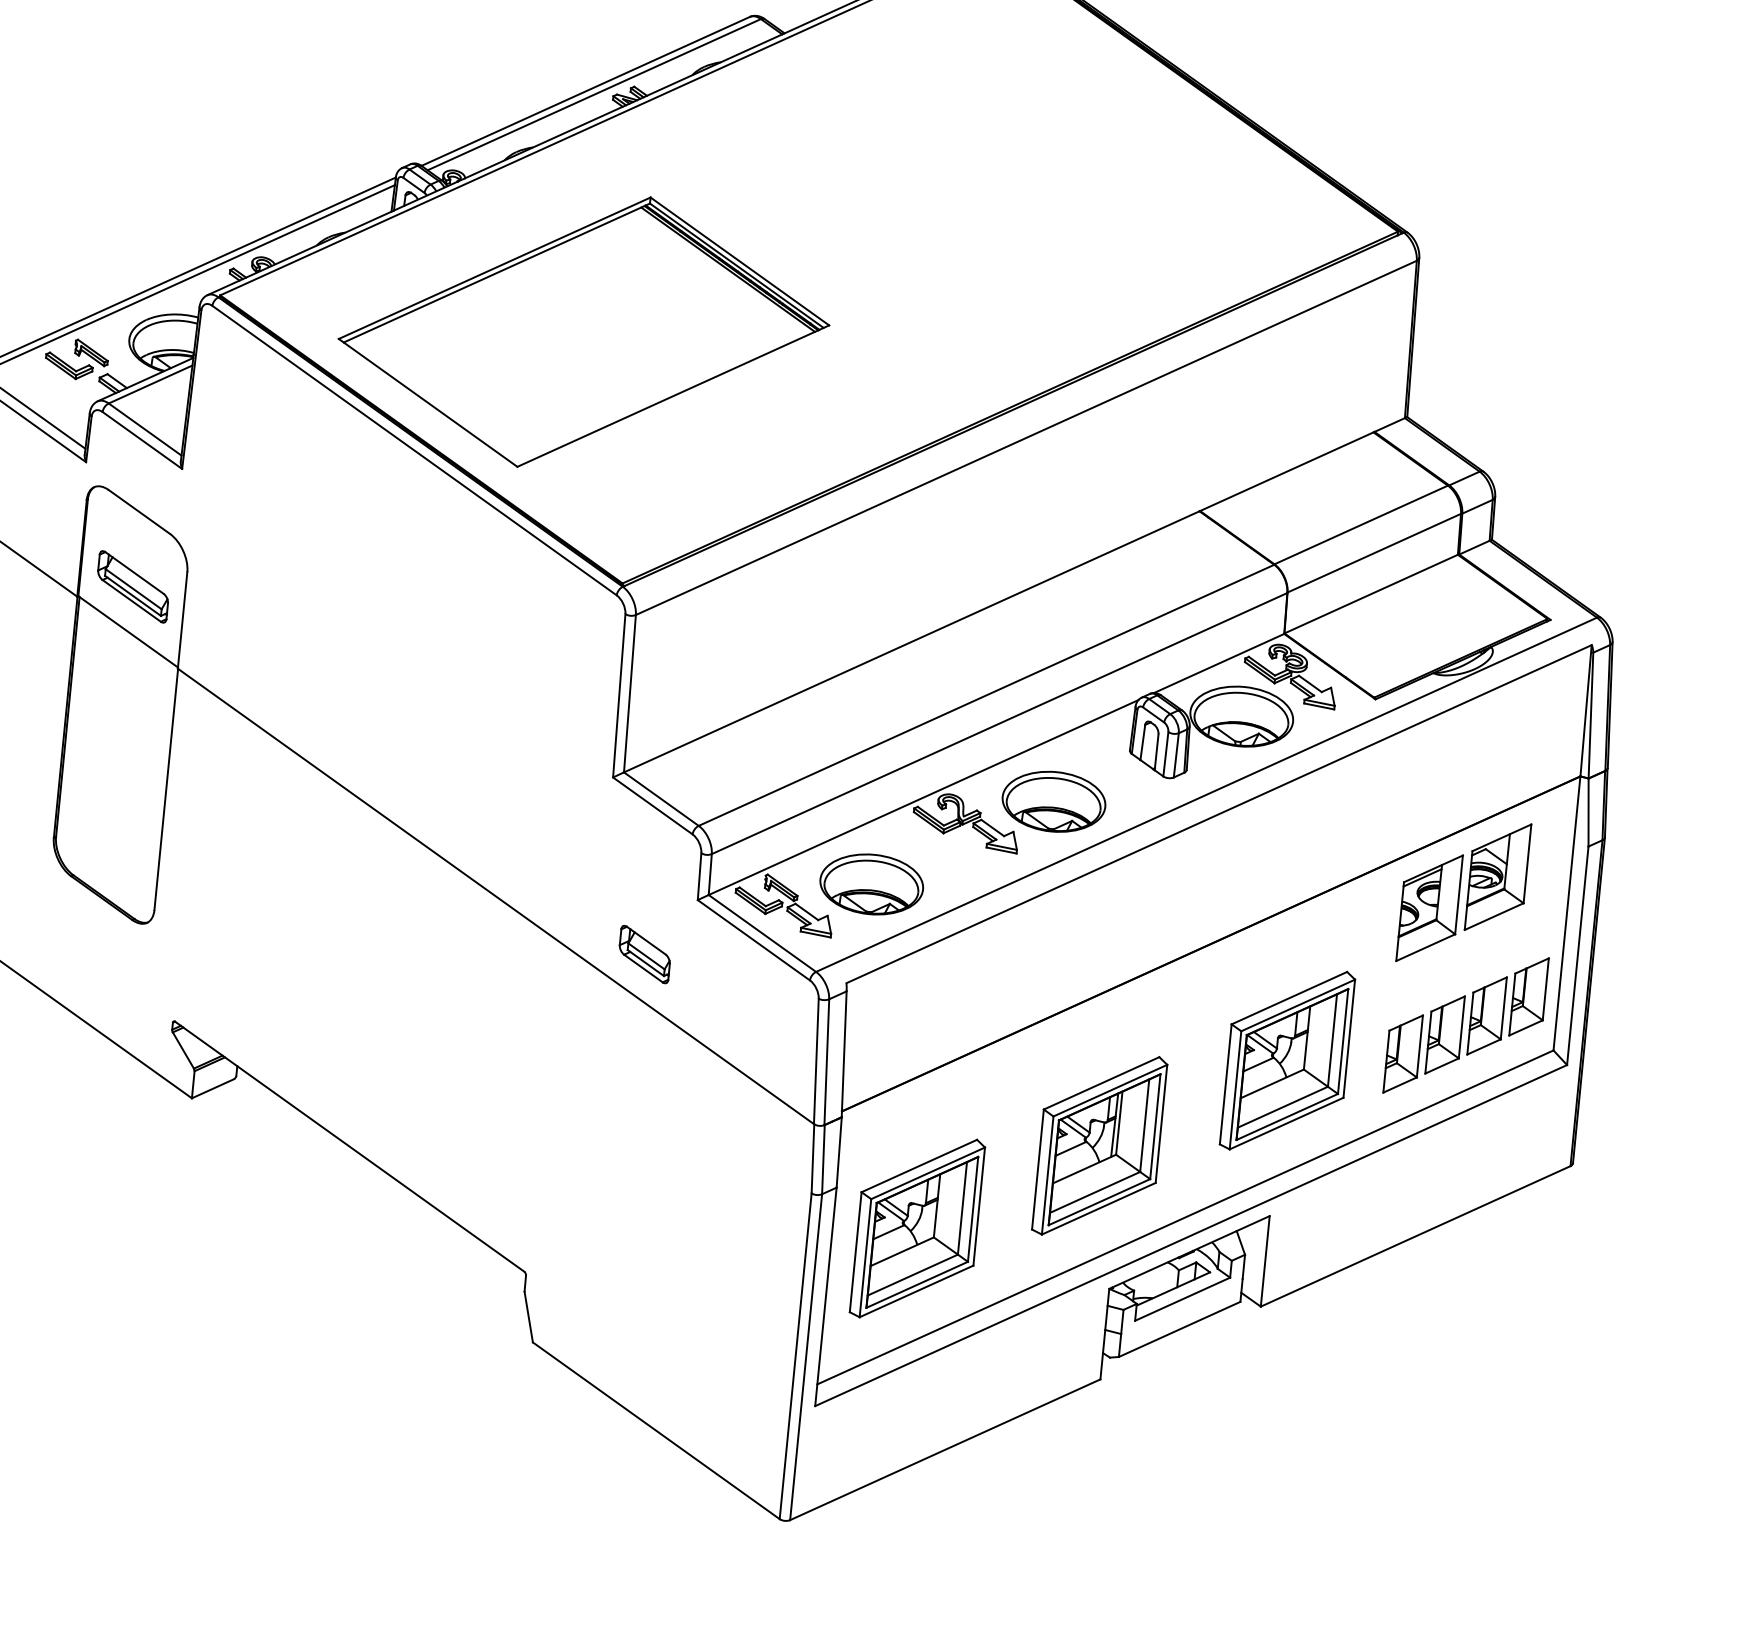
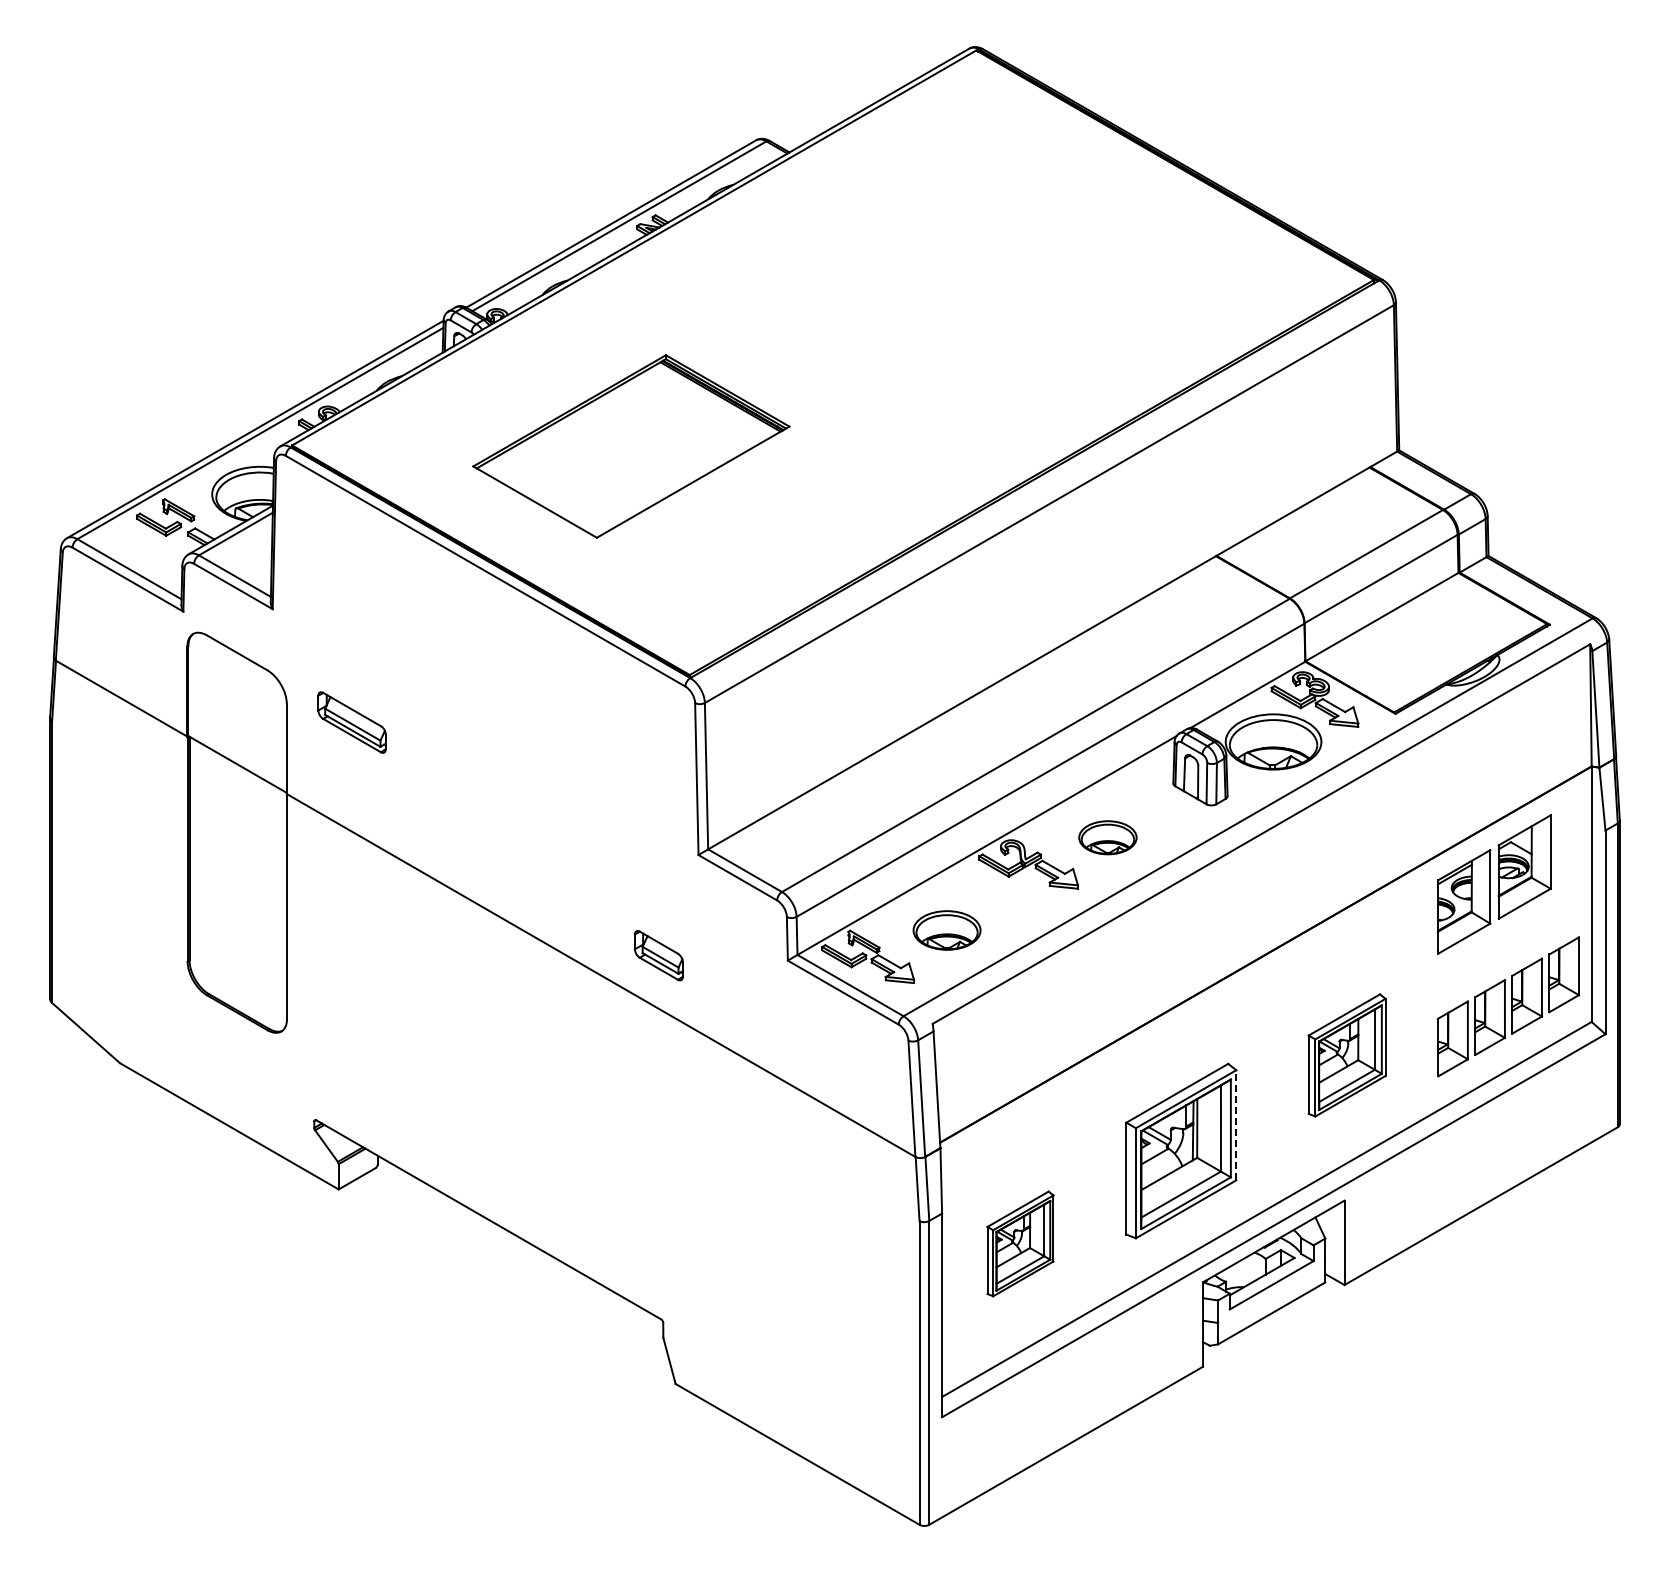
part: (584, 332) -> (631, 446), size x0.7
part: (132, 586) -> (351, 722), moved
part: (1053, 801) -> (1107, 837), size x0.6
part: (871, 884) -> (946, 930), size x0.7
part: (644, 954) -> (658, 955), moved
part: (1288, 1060) -> (1347, 1055), size x0.7
line: (1161, 1123) -> (1236, 1124), solid -> dashed
part: (917, 1227) -> (1020, 1243), size x0.6

